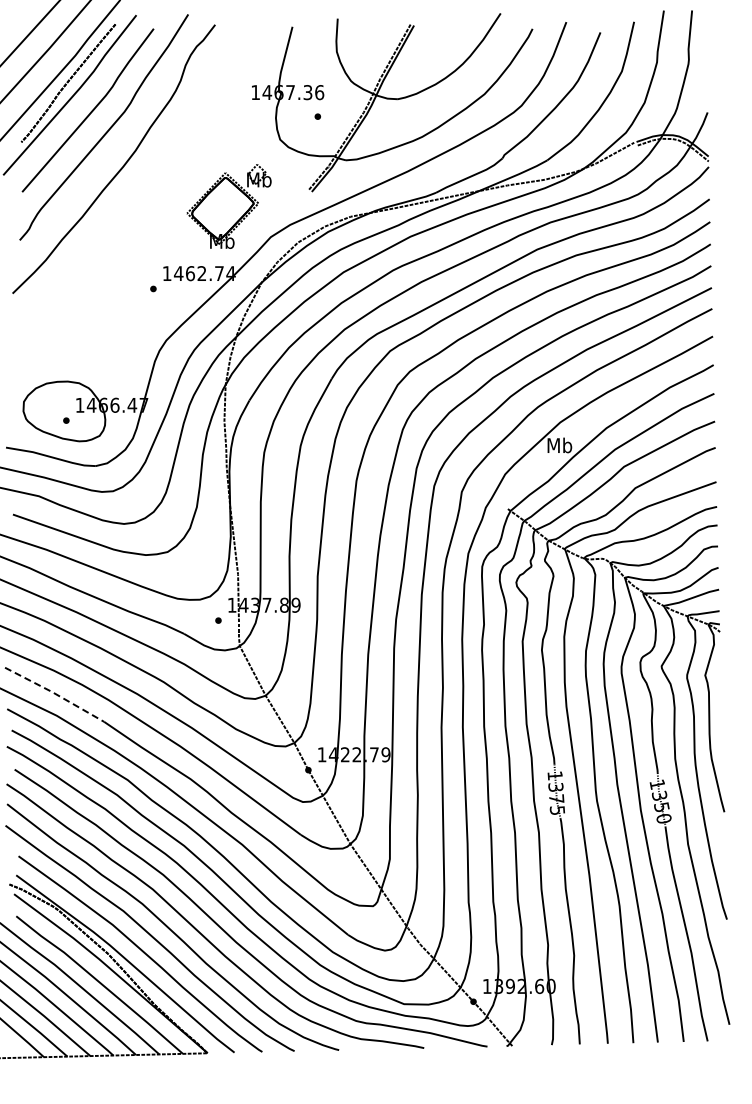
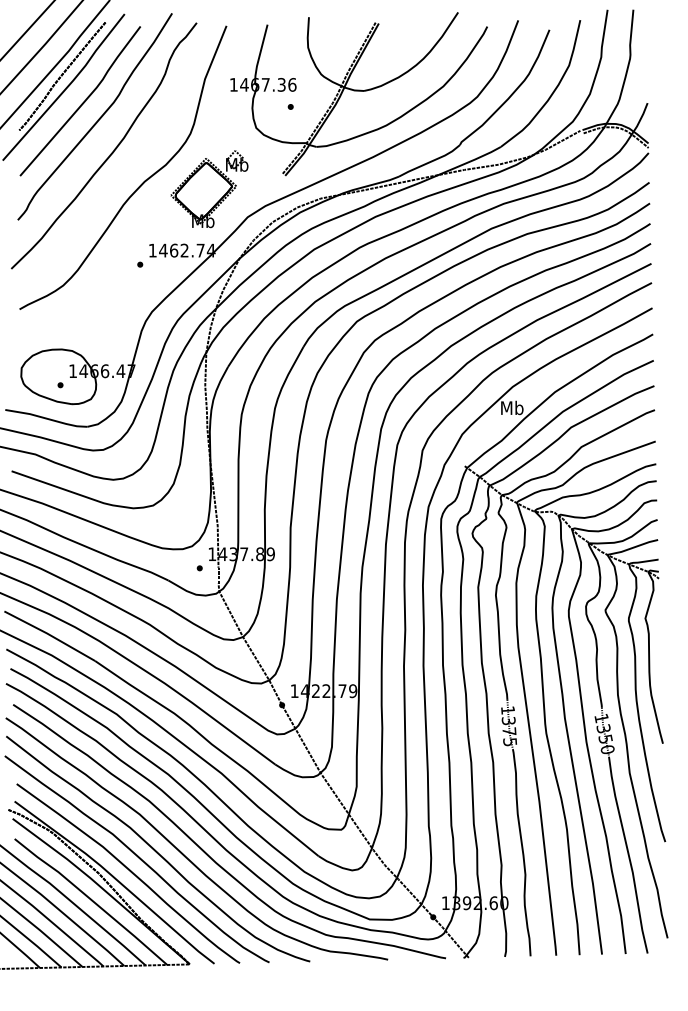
curve: (153, 201) -> (140, 184), added
line: (55, 693) -> (50, 635), dashed -> solid

